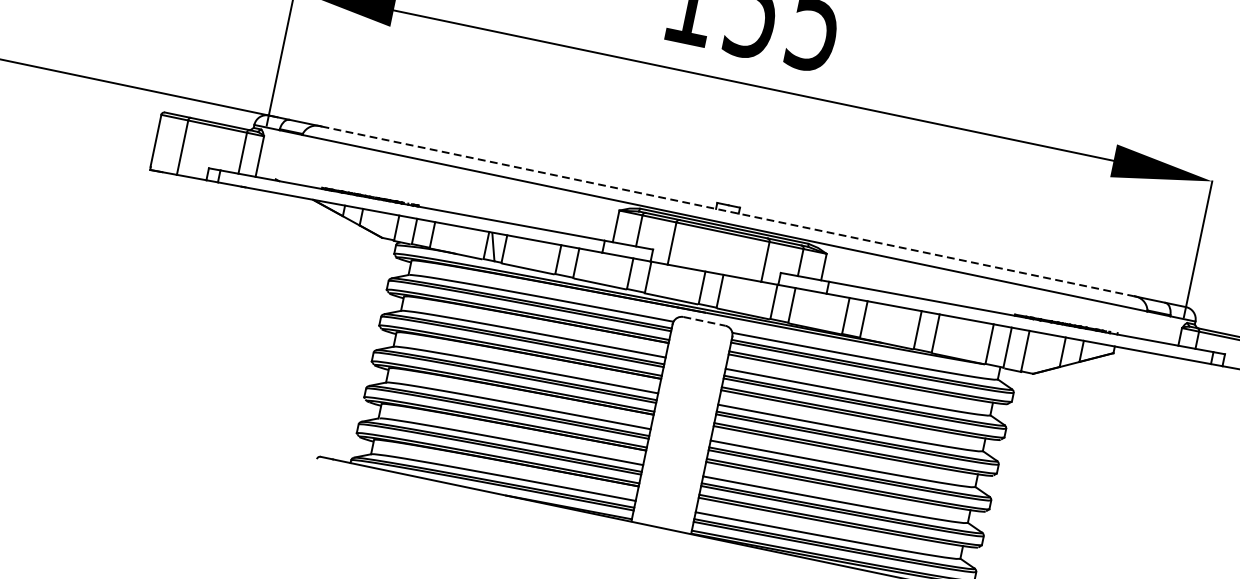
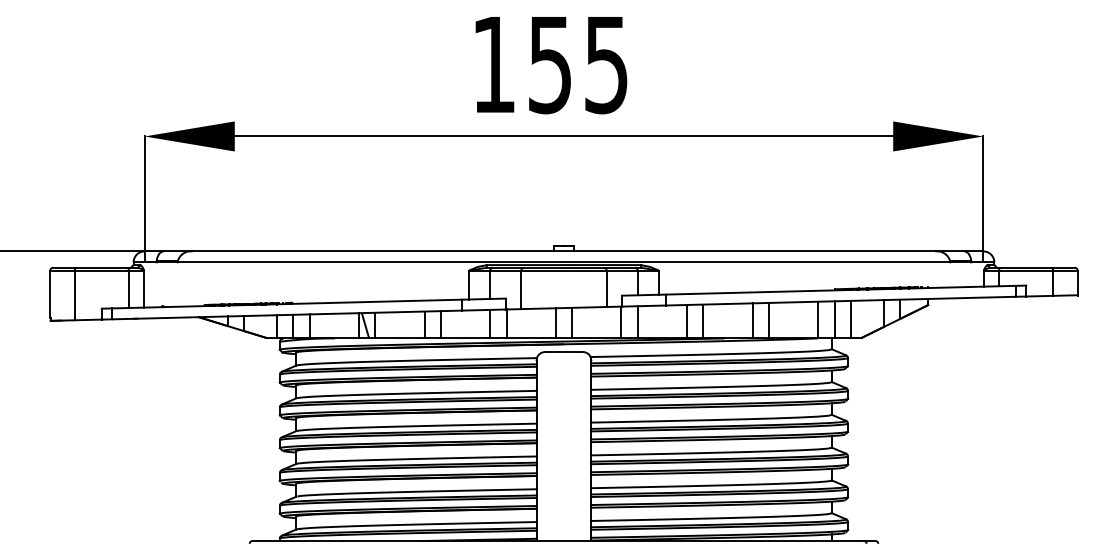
line: (727, 211) -> (564, 251), dashed -> solid
line: (704, 321) -> (564, 352), dashed -> solid

